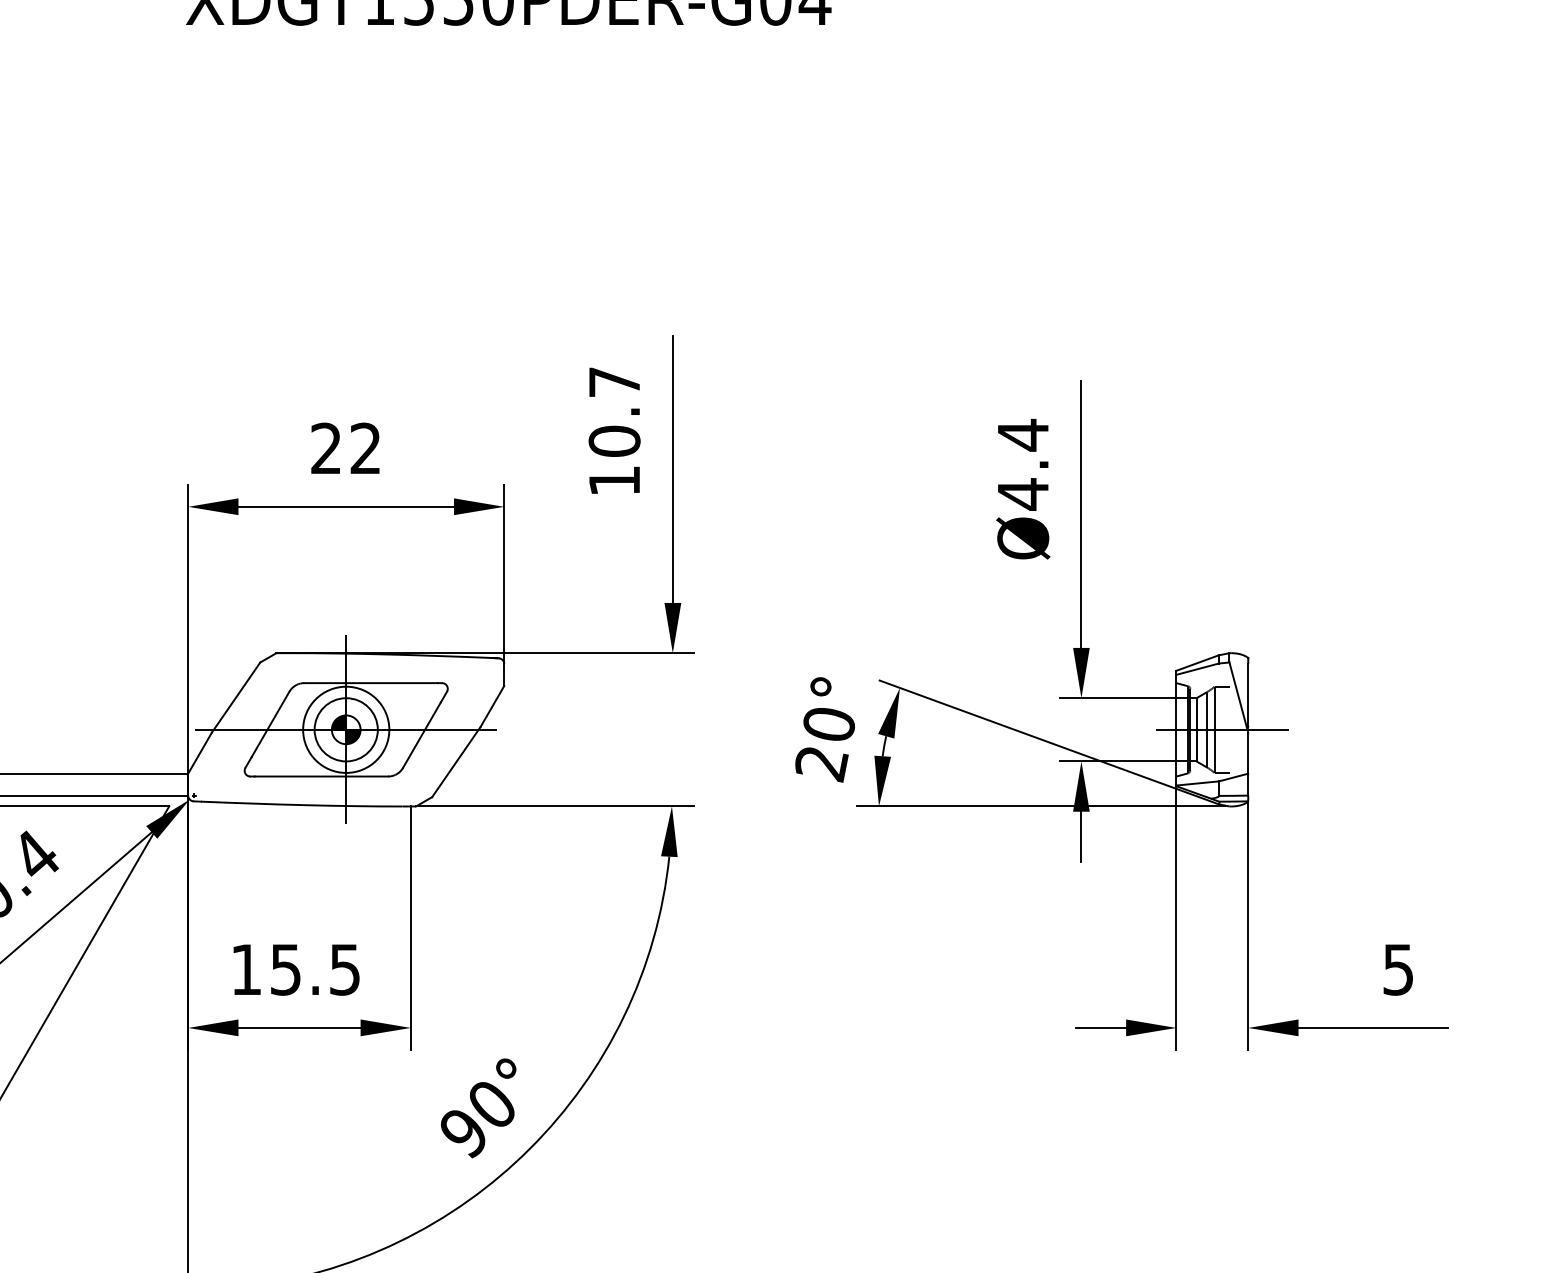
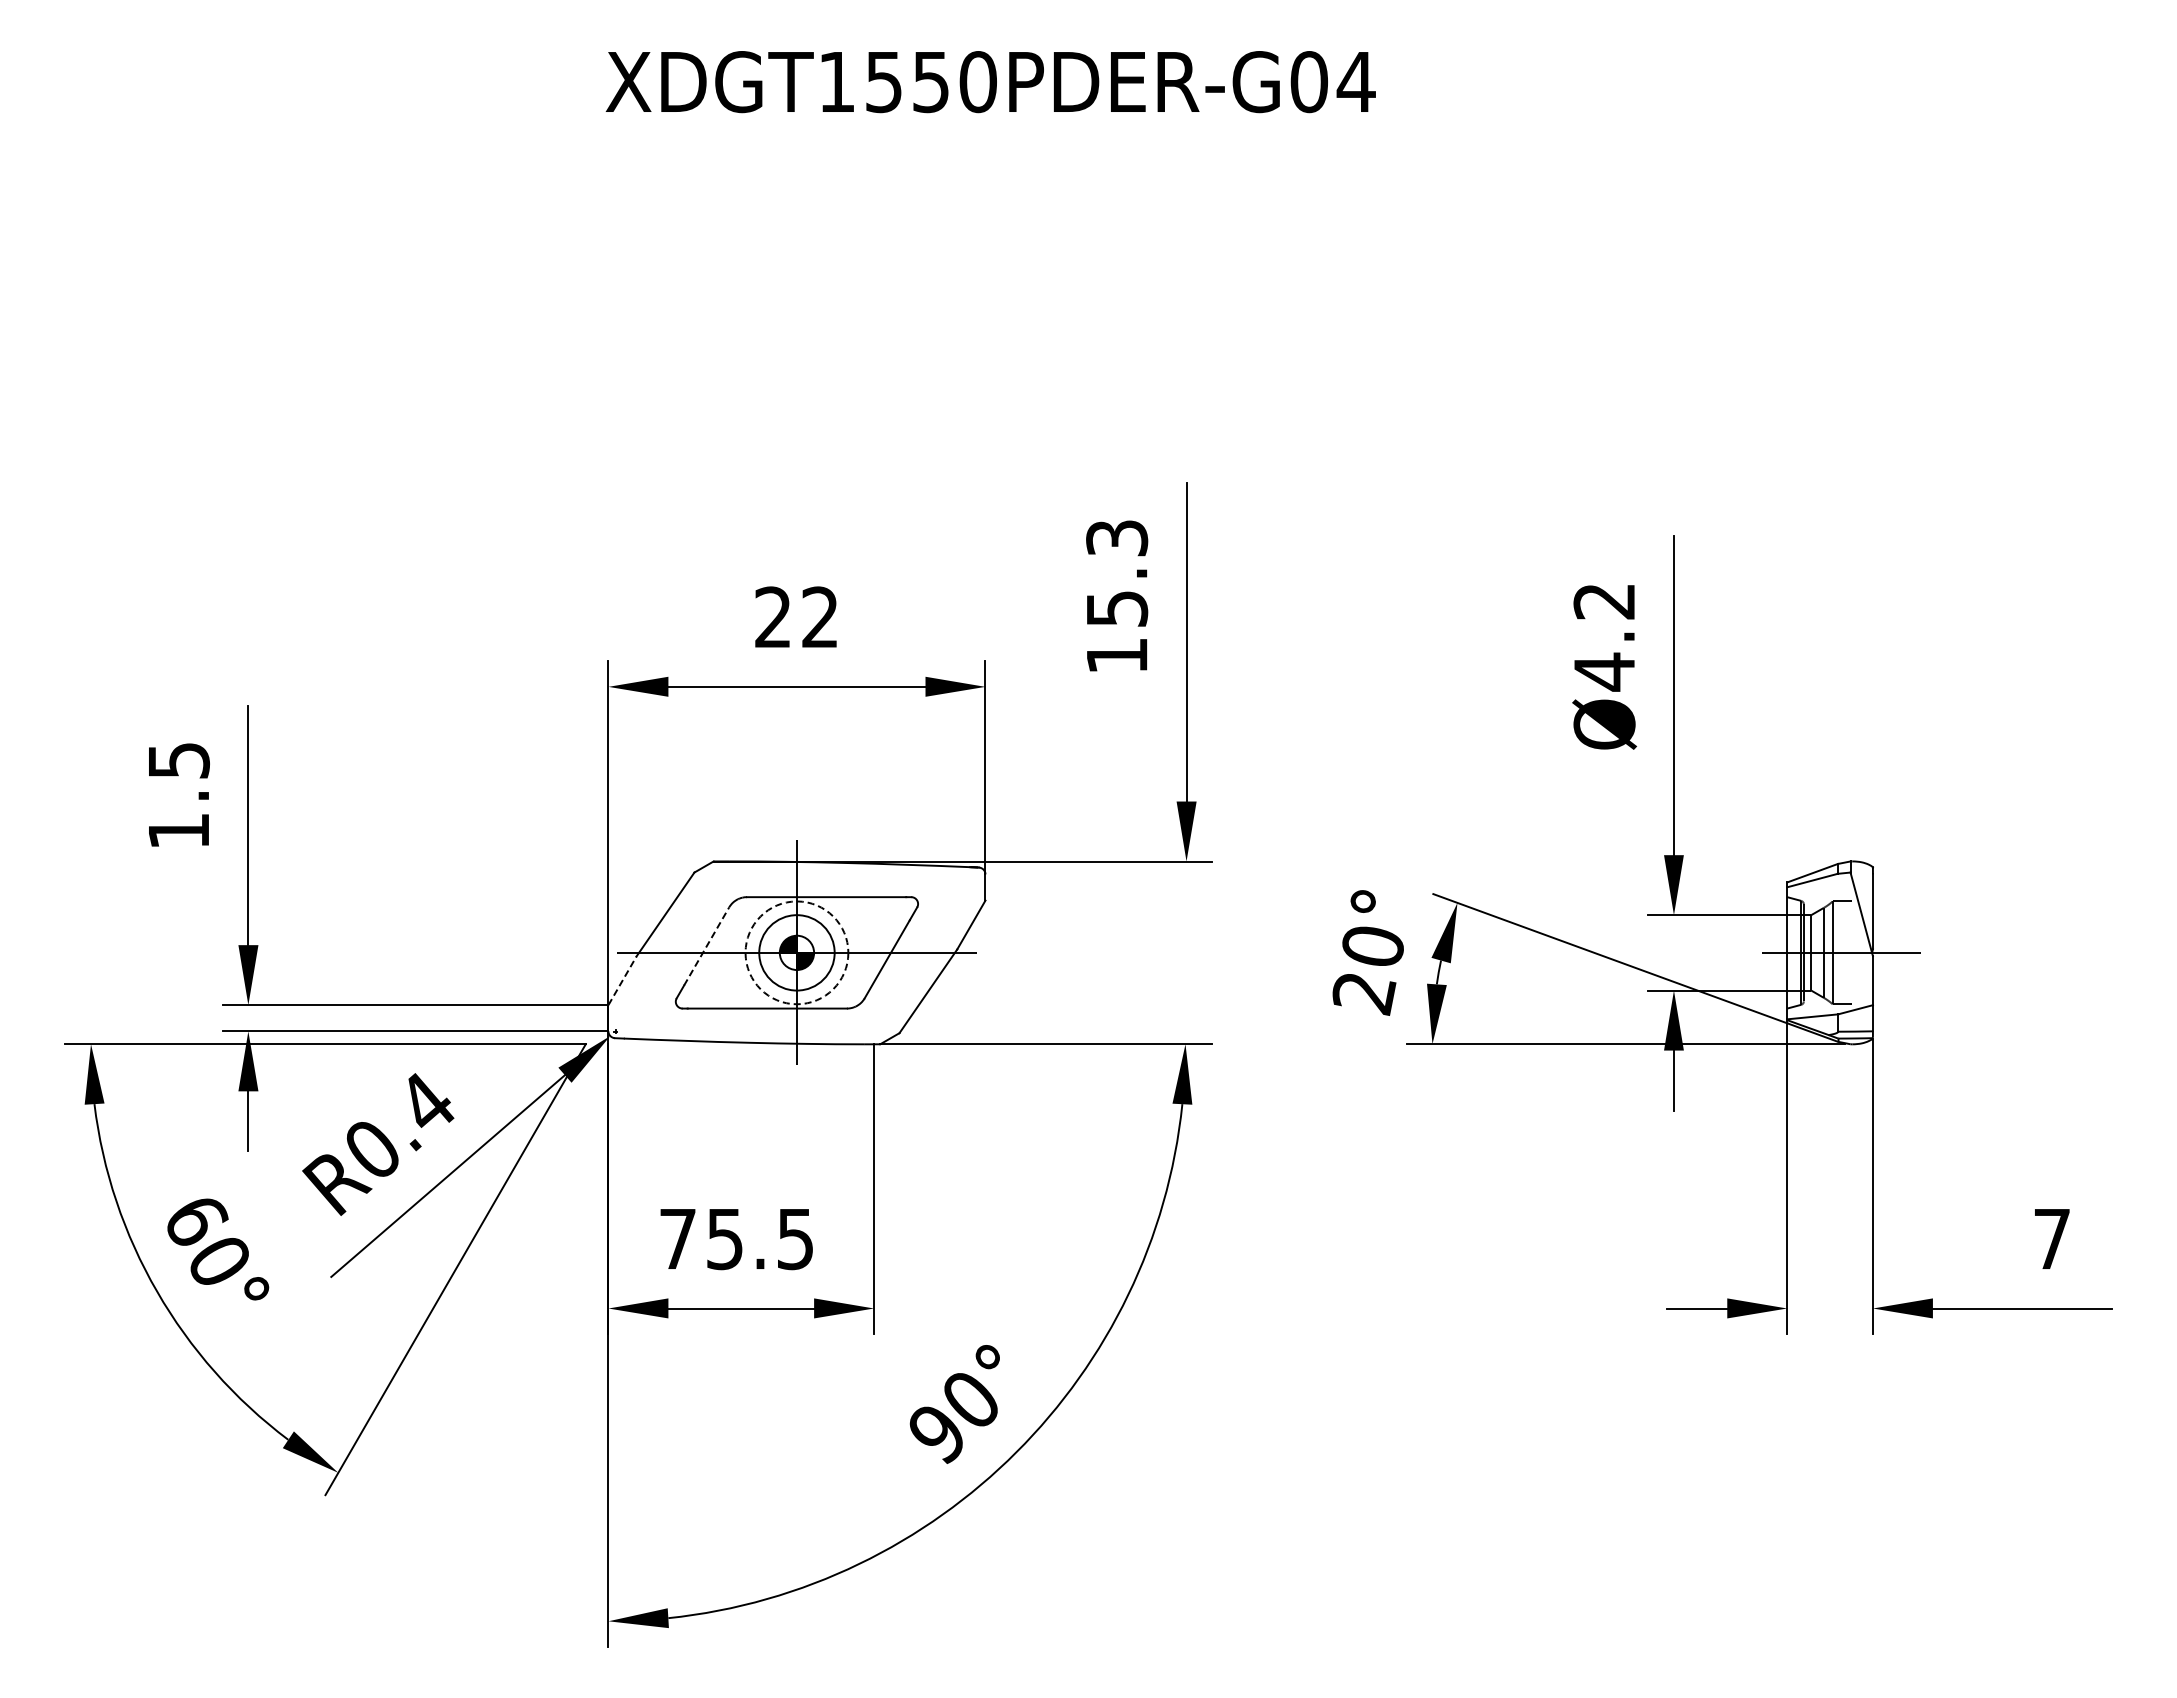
text: (614, 411) -> (1117, 573), 10.7 -> 15.3
text: (1022, 435) -> (1603, 601), Ø4.4 -> Ø4.2
line: (270, 724) -> (706, 946), solid -> dashed
circle: (345, 729) -> (796, 952), solid -> dashed
line: (199, 752) -> (622, 980), solid -> dashed
text: (246, 969) -> (677, 1238), 15.5 -> 75.5
text: (1397, 970) -> (2051, 1239), 5 -> 7

